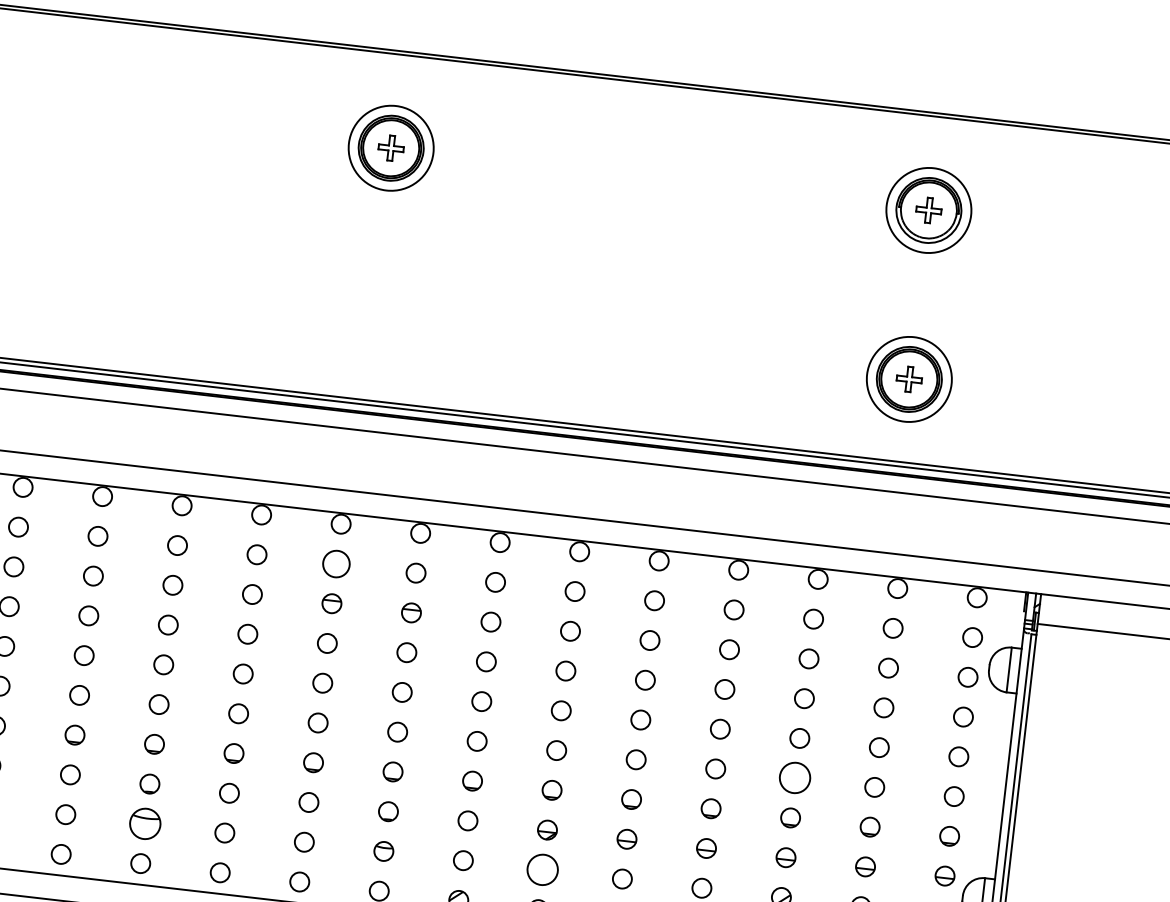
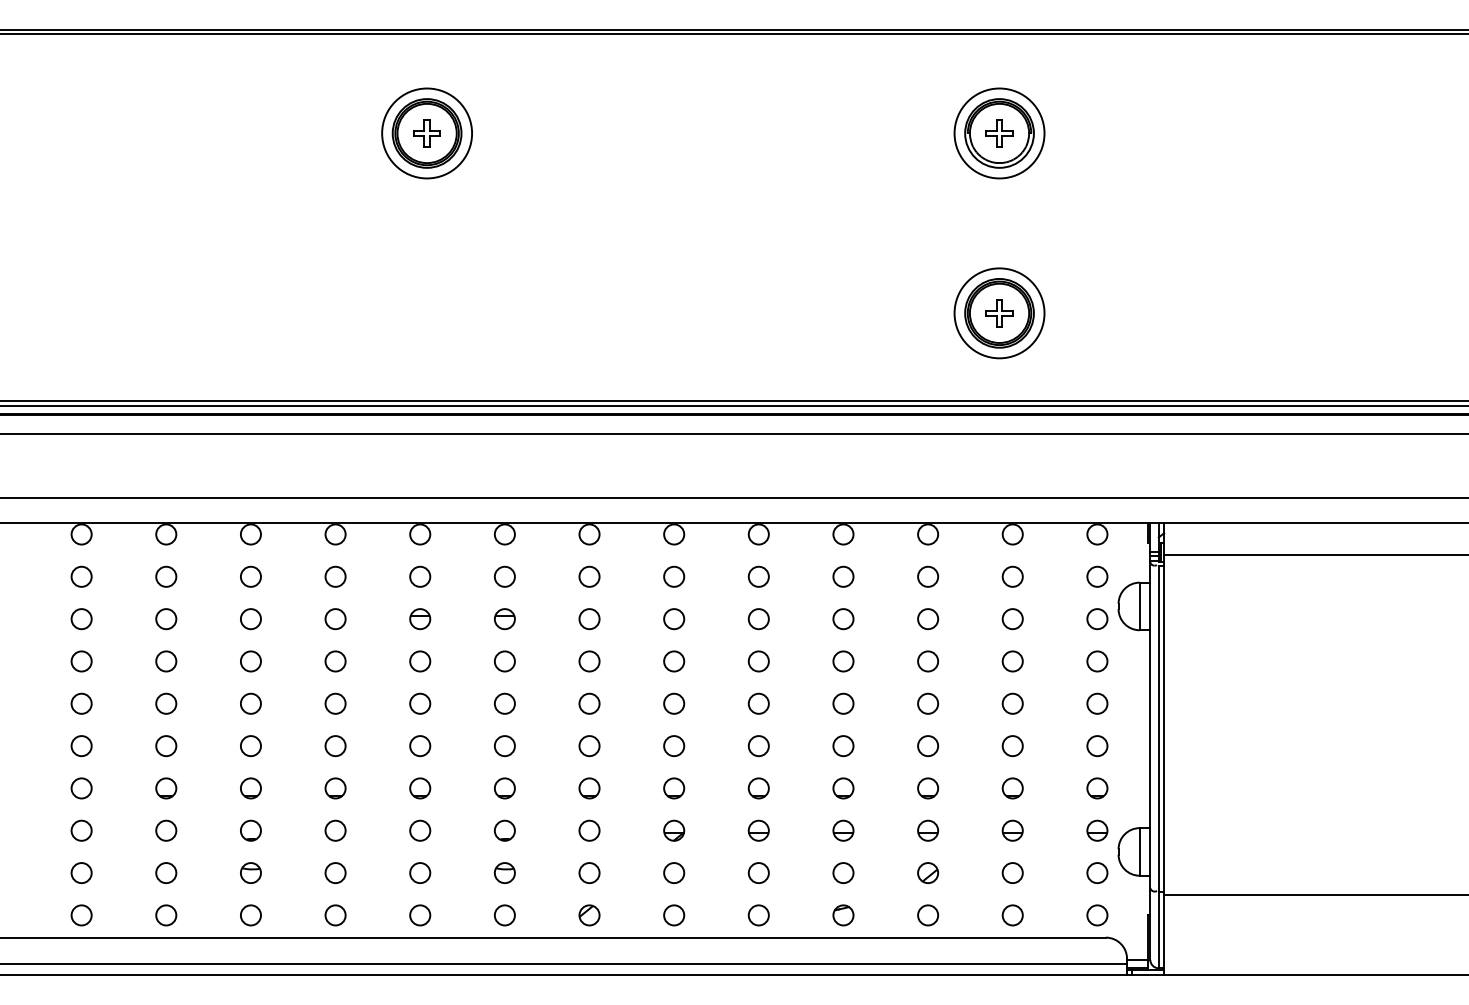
circle: (336, 563) -> (420, 576), size x0.71
circle: (795, 778) -> (928, 746), size x0.62
part: (144, 823) -> (250, 872), size x0.62
circle: (543, 869) -> (674, 872), size x0.62

